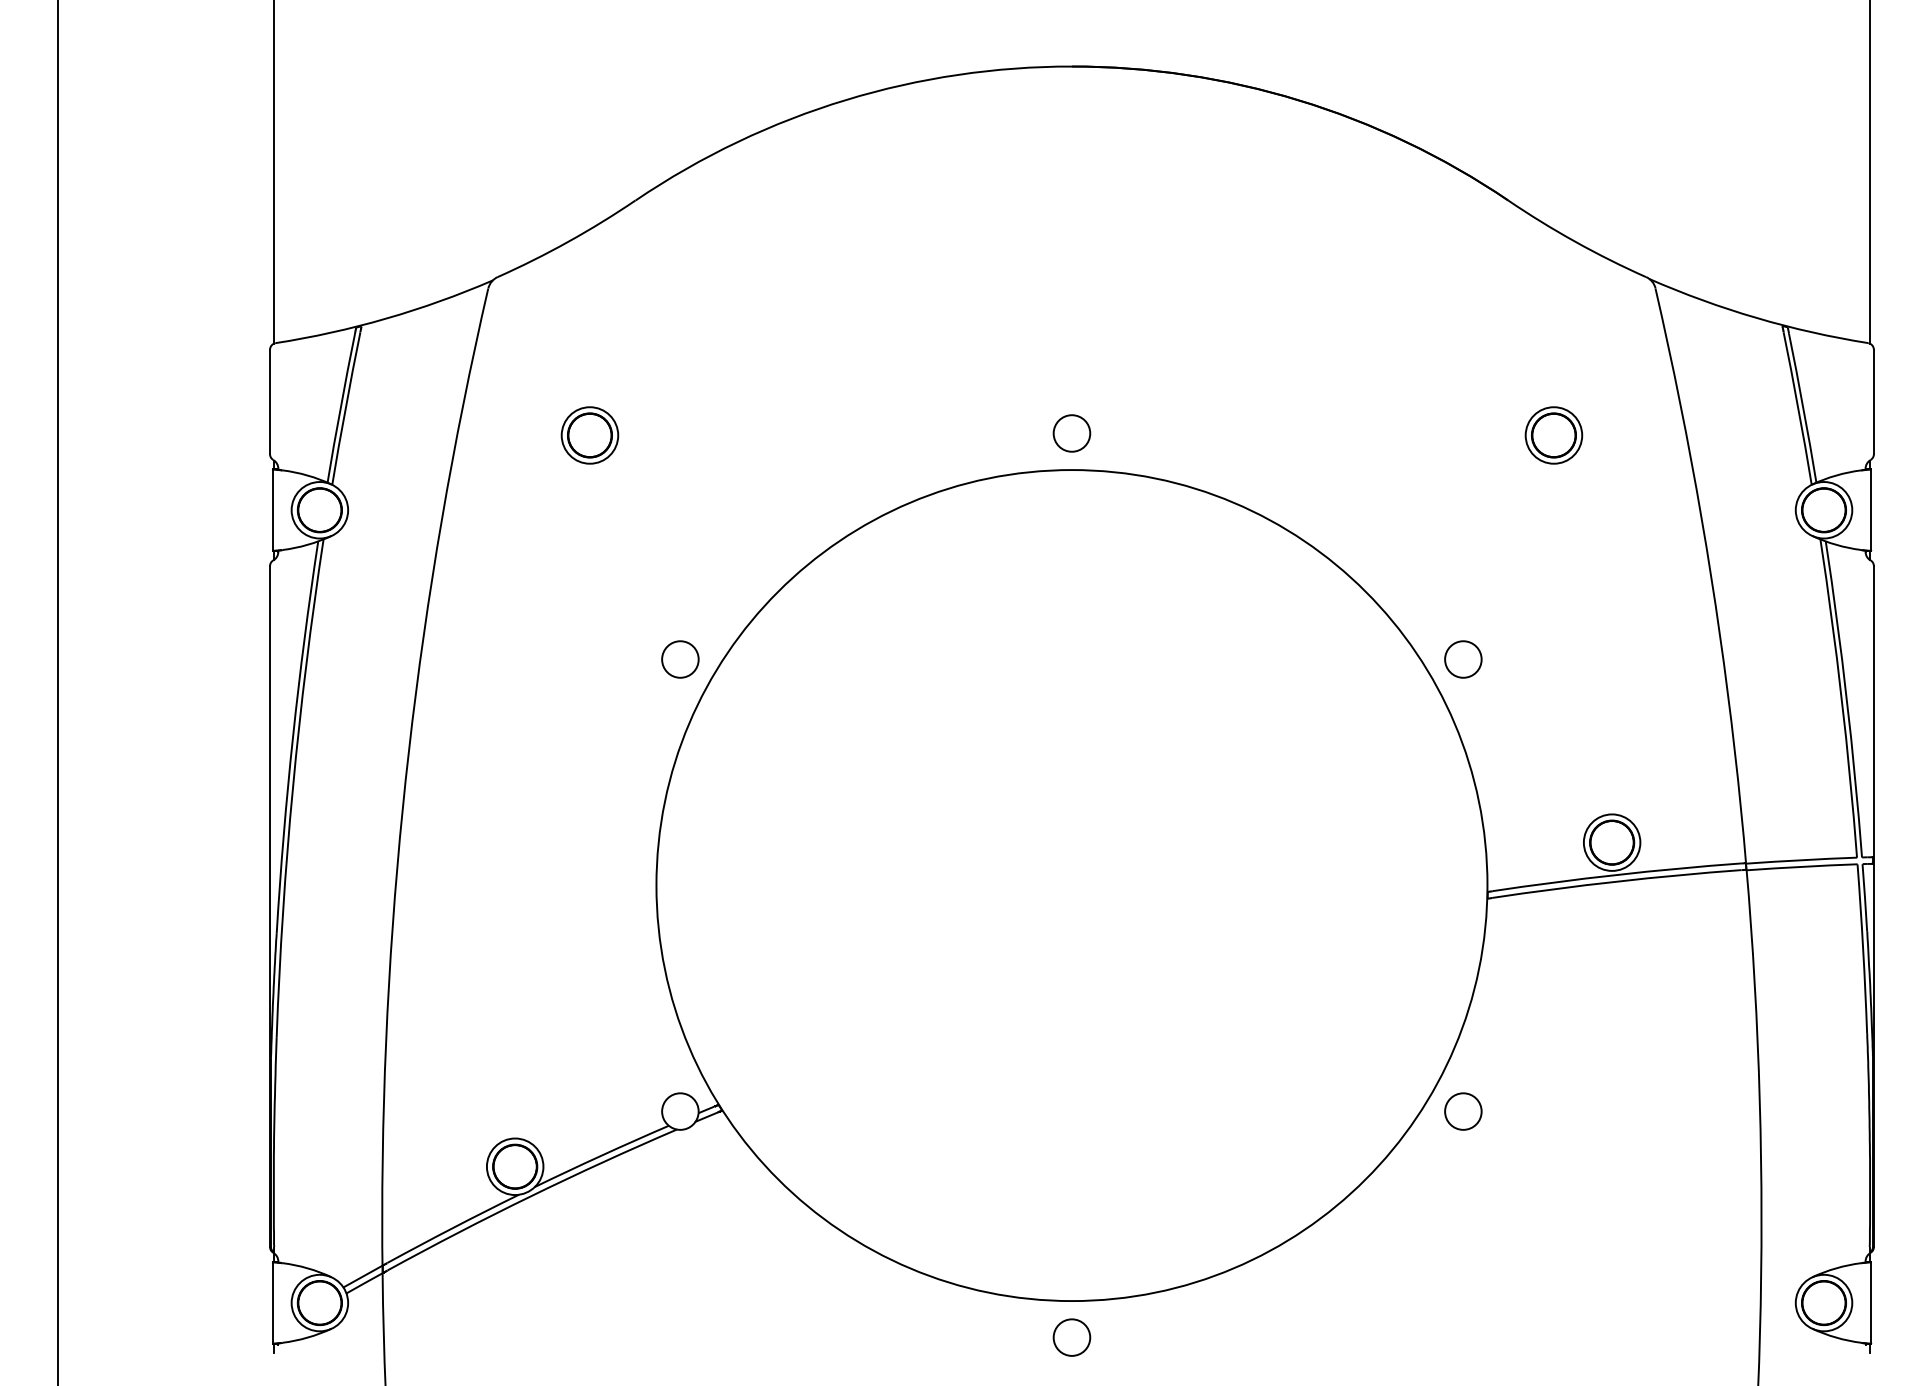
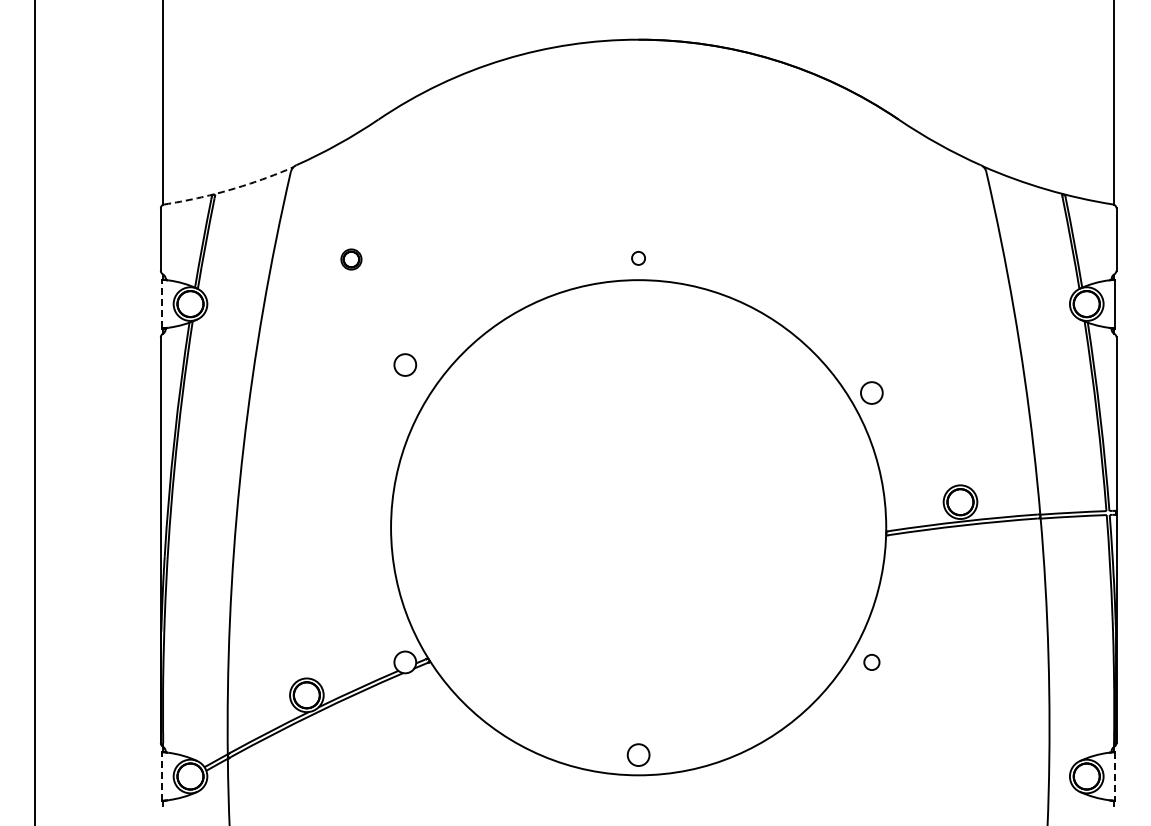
arc: (387, 317) -> (230, 189), solid -> dashed
circle: (1071, 433) -> (638, 258), size x0.6
part: (590, 435) -> (351, 259), size x0.6
part: (1553, 435) -> (925, 259), removed
line: (272, 509) -> (162, 303), solid -> dashed
circle: (680, 658) -> (405, 364), moved
circle: (1462, 1111) -> (871, 662), size x0.7
line: (272, 1303) -> (162, 776), solid -> dashed
line: (1870, 1304) -> (1114, 777), solid -> dashed
circle: (1071, 1336) -> (638, 754), moved

